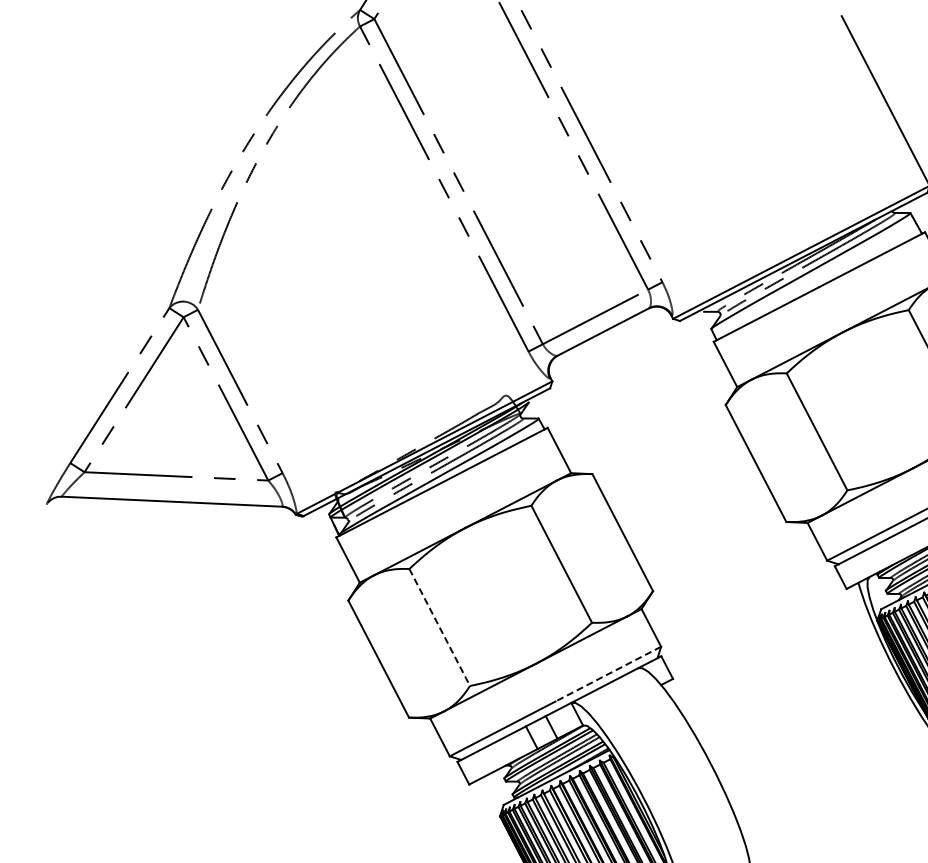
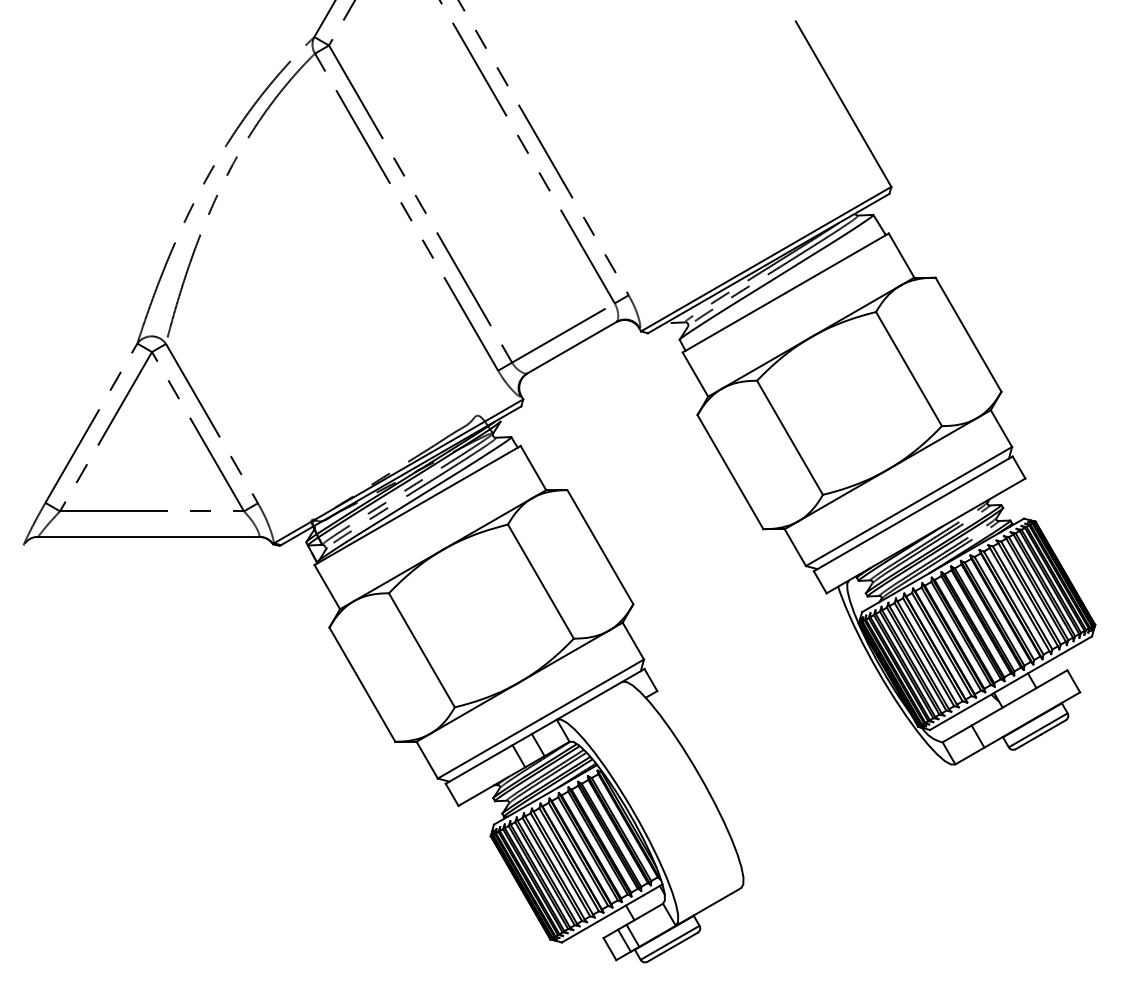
line: (439, 627) -> (421, 650), dashed -> solid
line: (608, 674) -> (592, 689), dashed -> solid

